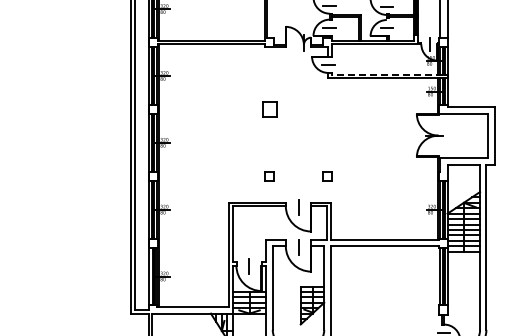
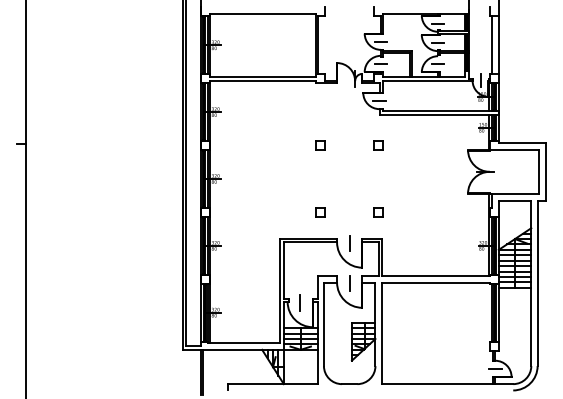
line: (387, 74) -> (438, 110), dashed -> solid
part: (269, 109) -> (320, 145), size x0.62
part: (327, 109) -> (378, 145), added

